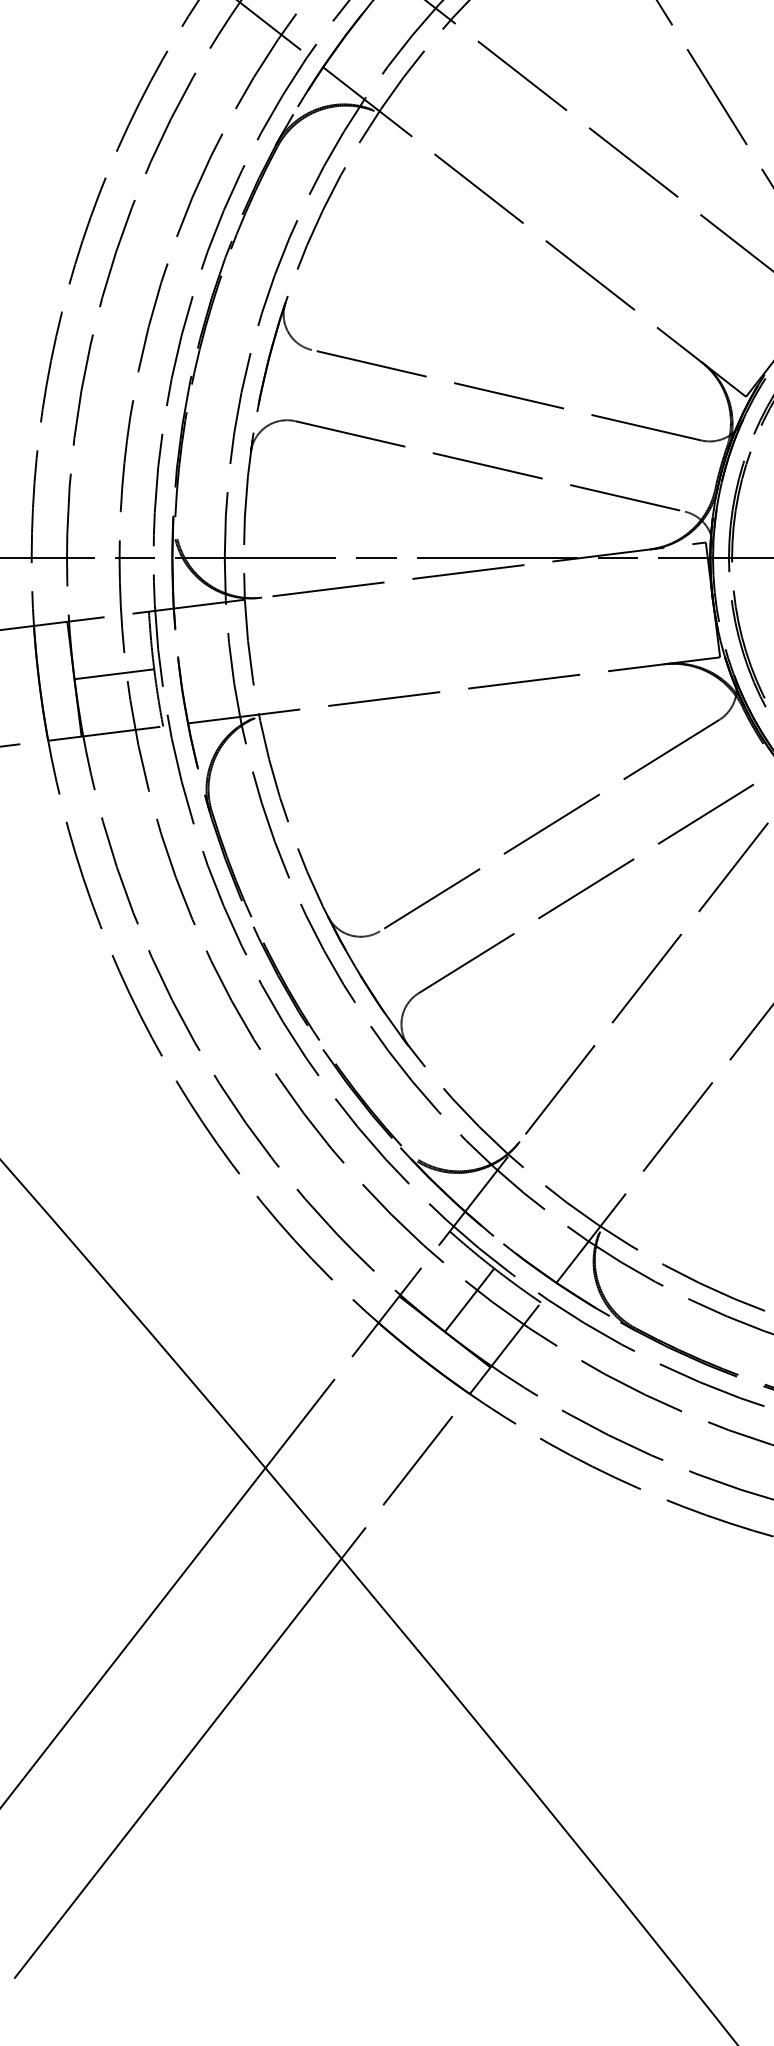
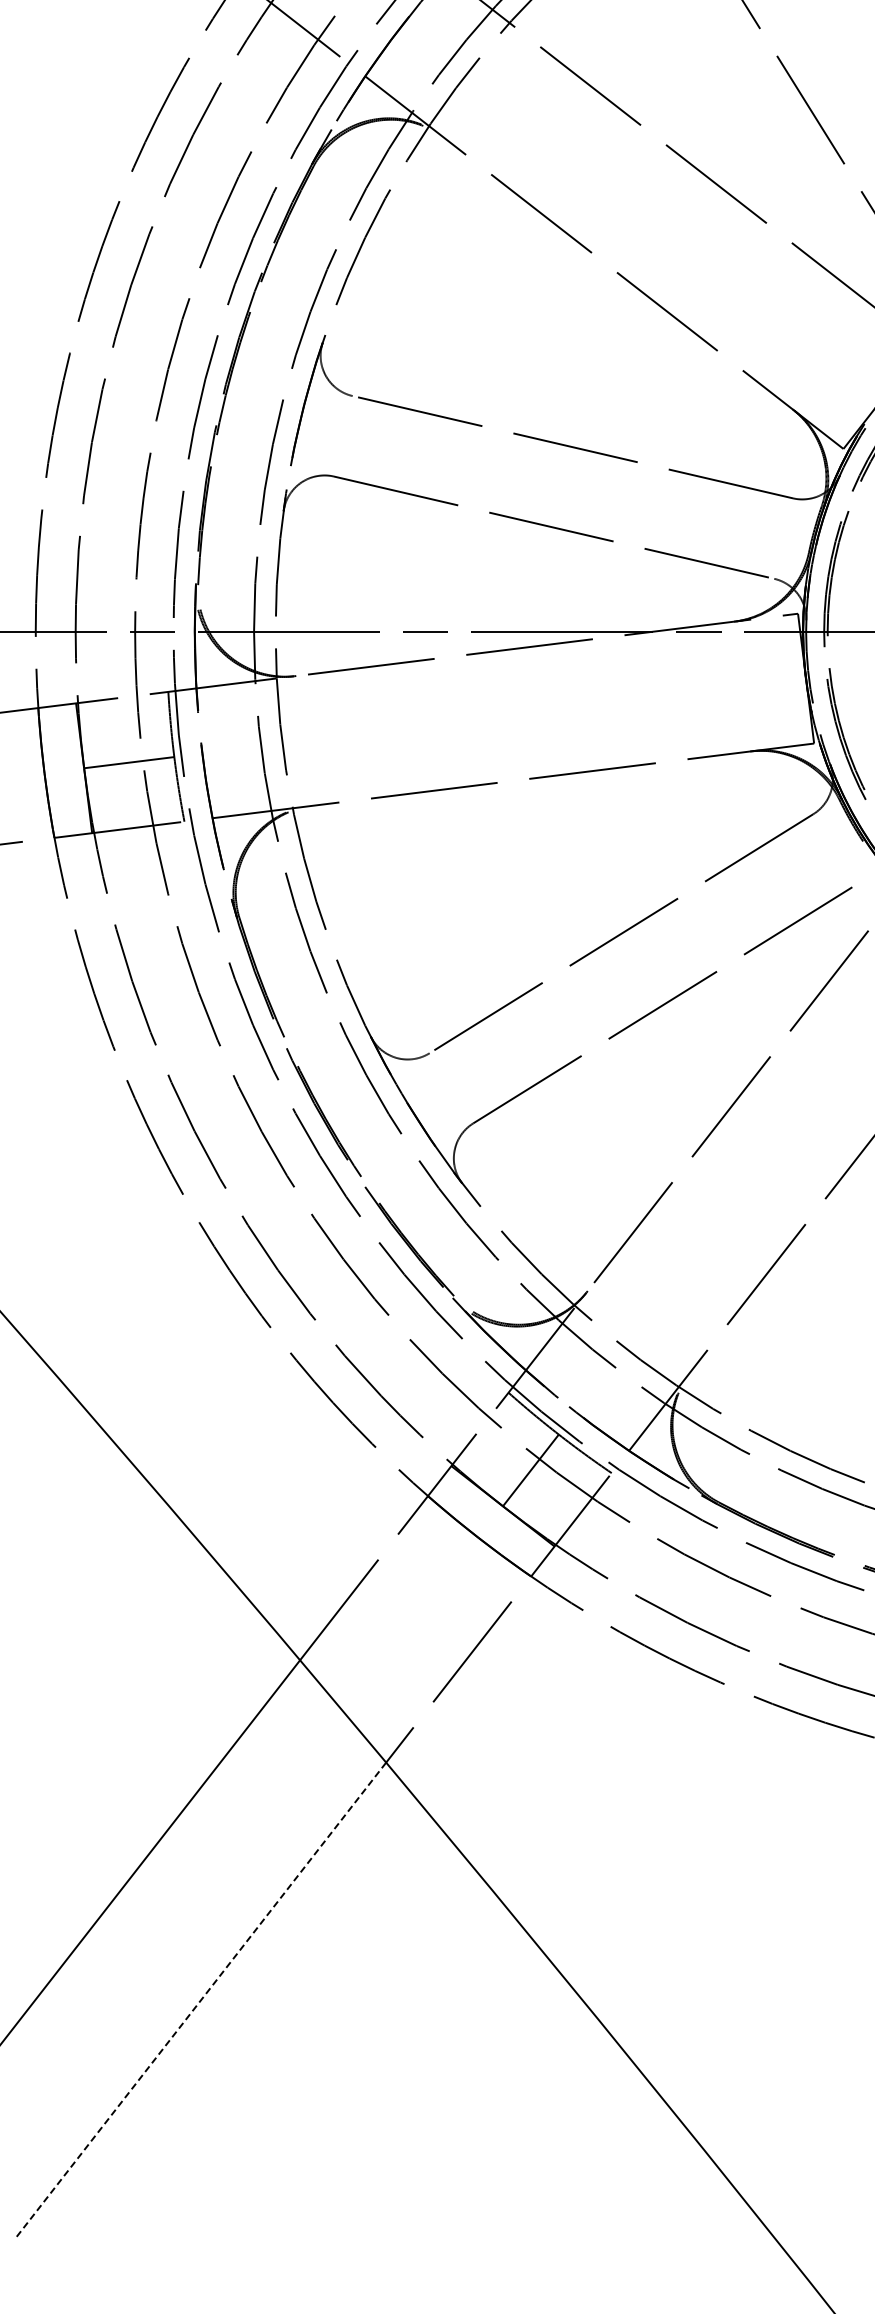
line: (178, 1768) -> (201, 2000), solid -> dashed

